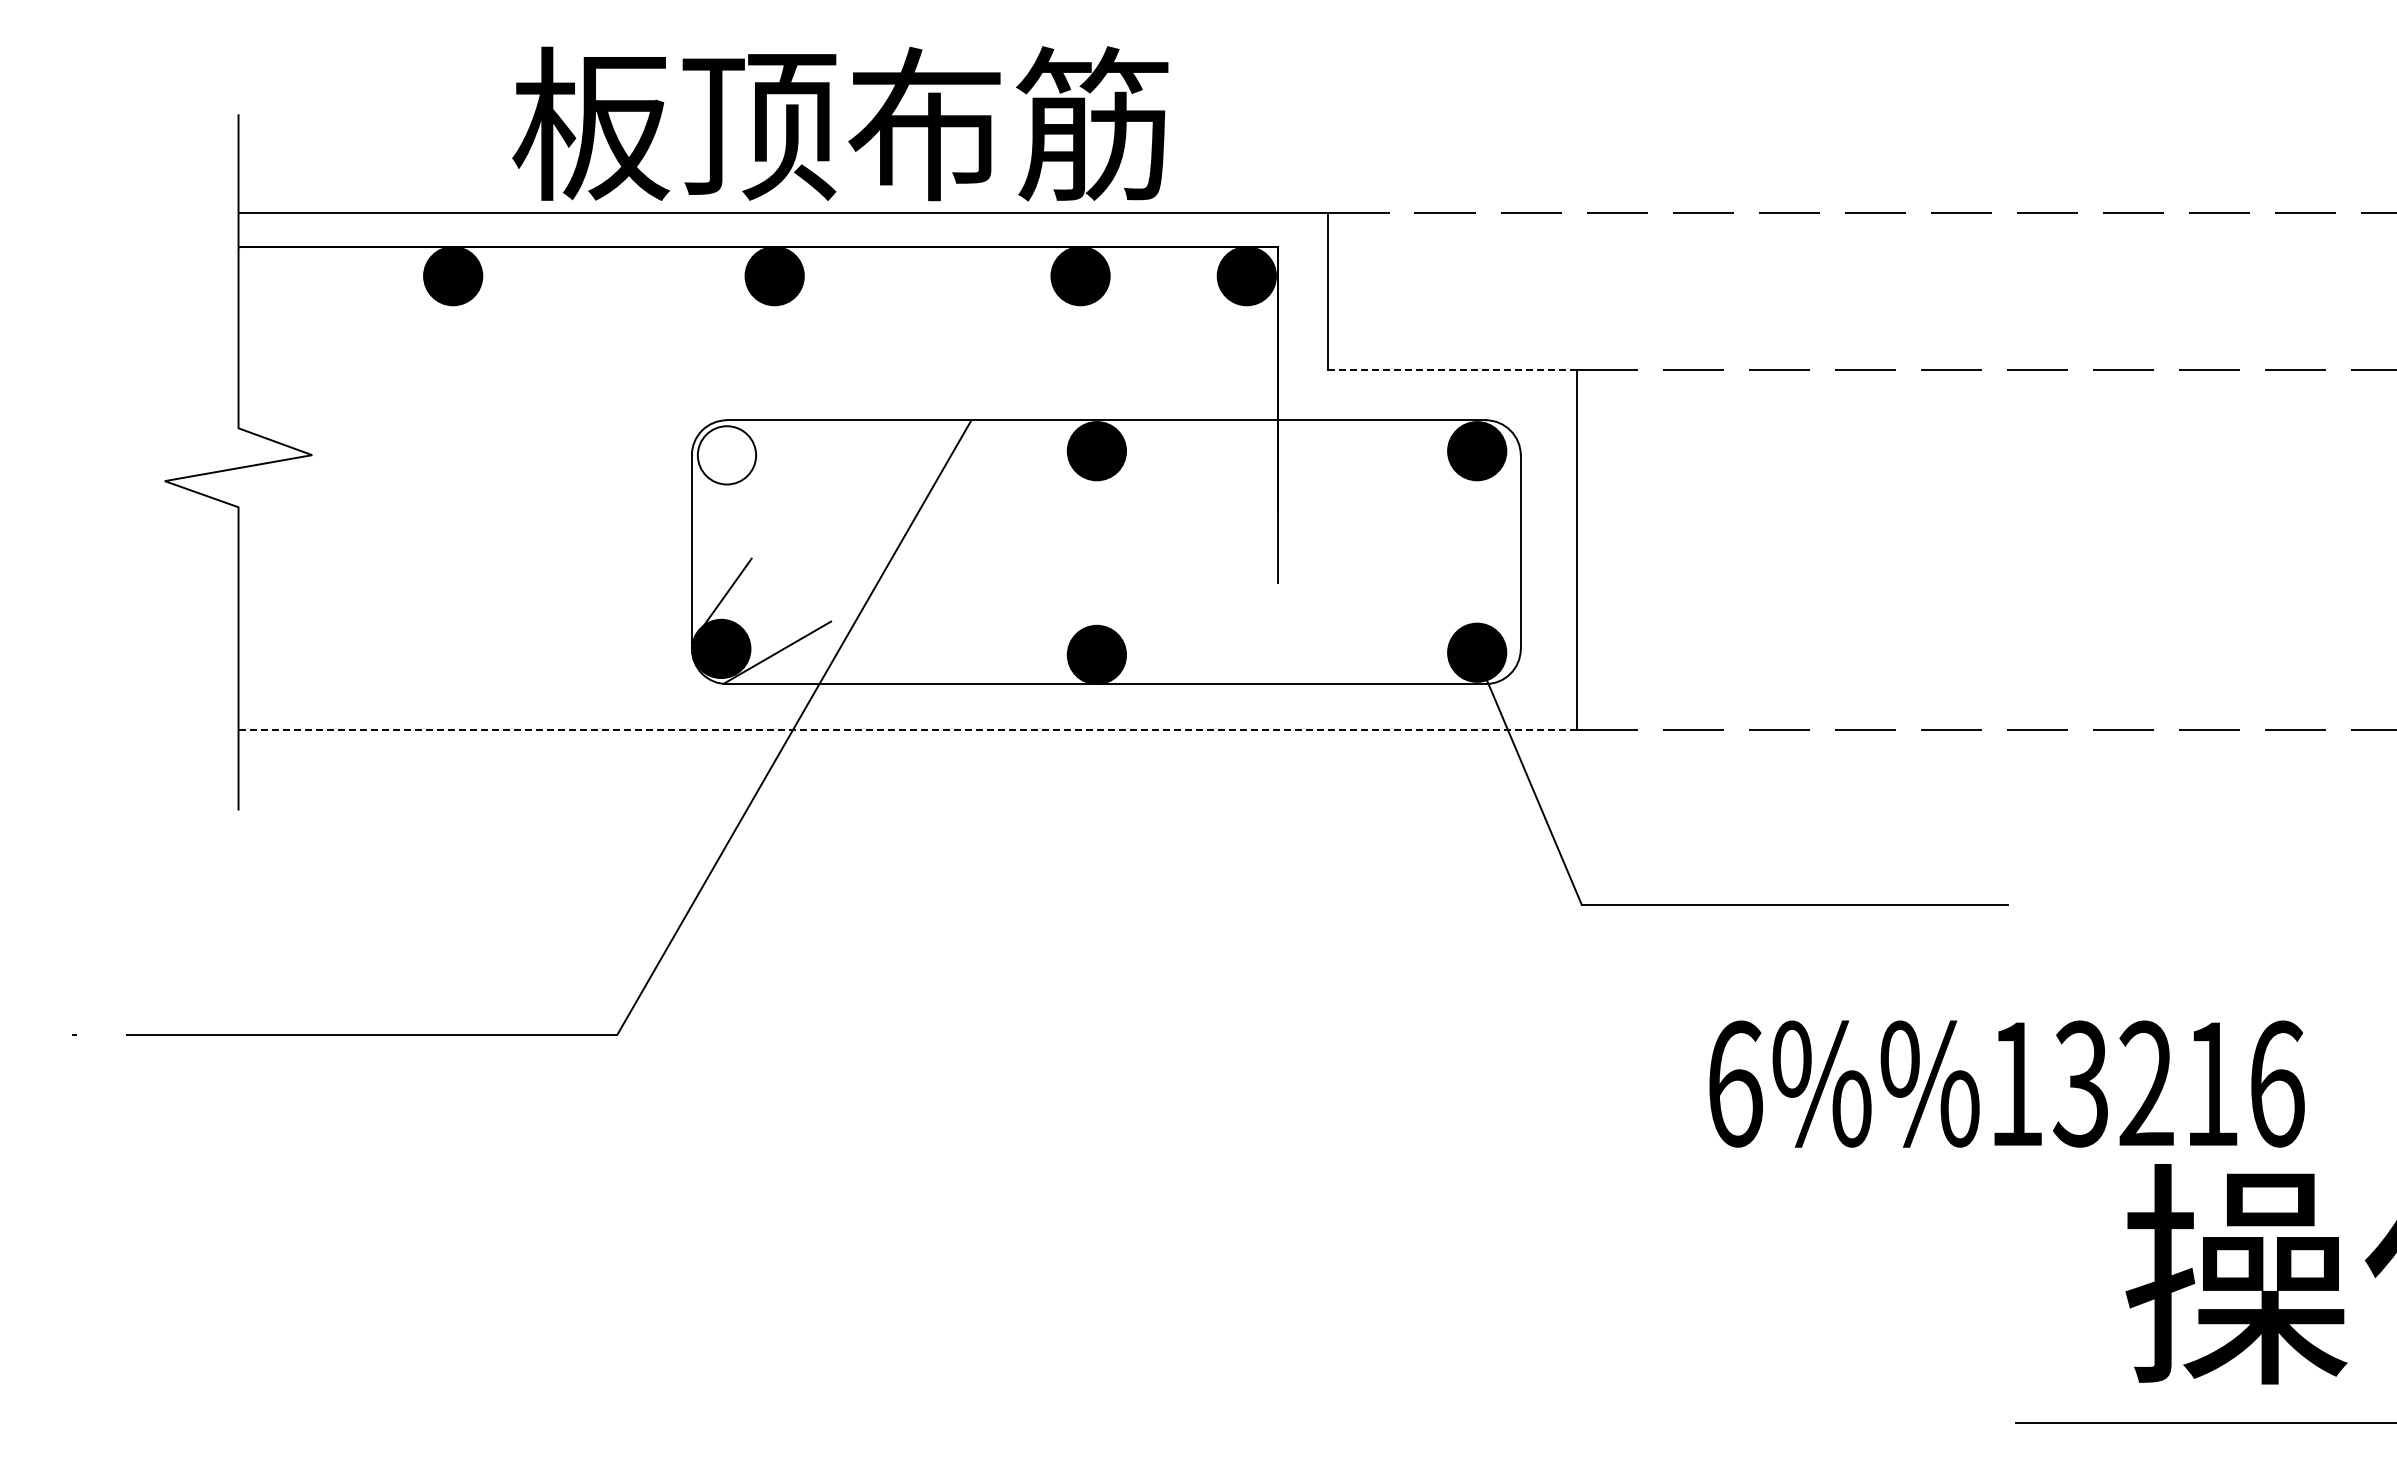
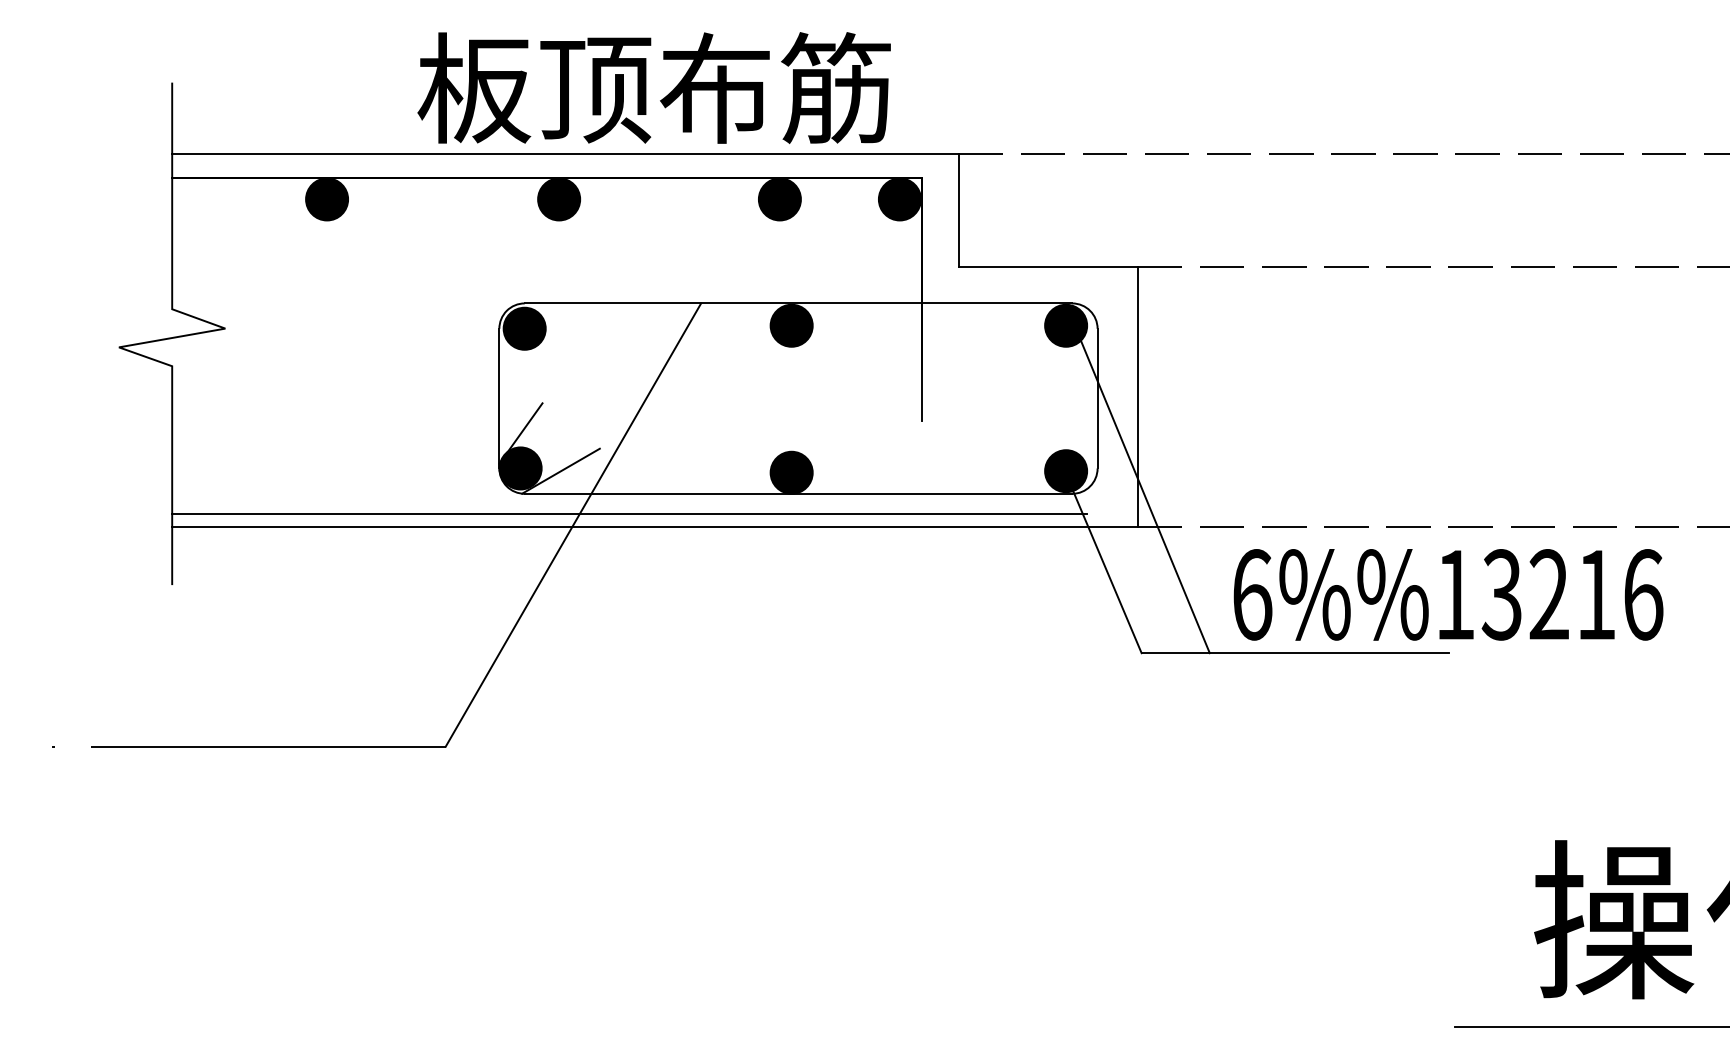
text: (840, 123) -> (654, 87), moved
line: (1453, 370) -> (1049, 267), dashed -> solid
fill: (726, 455) -> (524, 328), added
line: (1580, 672) -> (1140, 485), added
line: (872, 712) -> (629, 514), added
line: (907, 730) -> (654, 527), dashed -> solid
text: (2006, 1083) -> (1448, 594), moved

